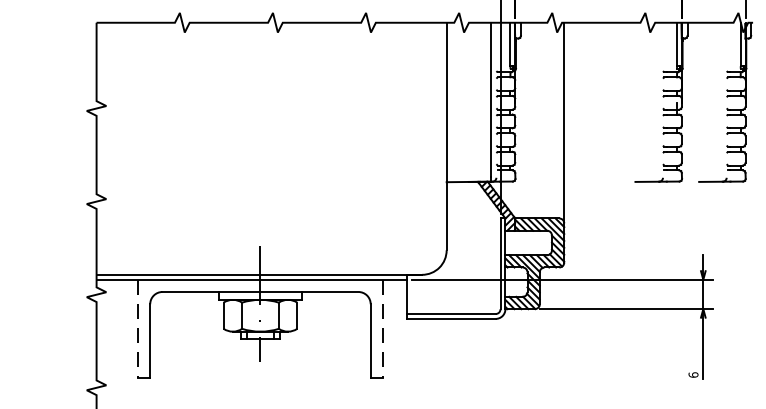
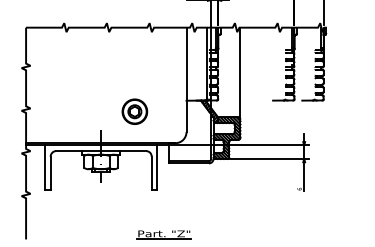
part: (333, 205) -> (134, 111), added
line: (138, 330) -> (45, 168), dashed -> solid
line: (383, 330) -> (157, 168), dashed -> solid

